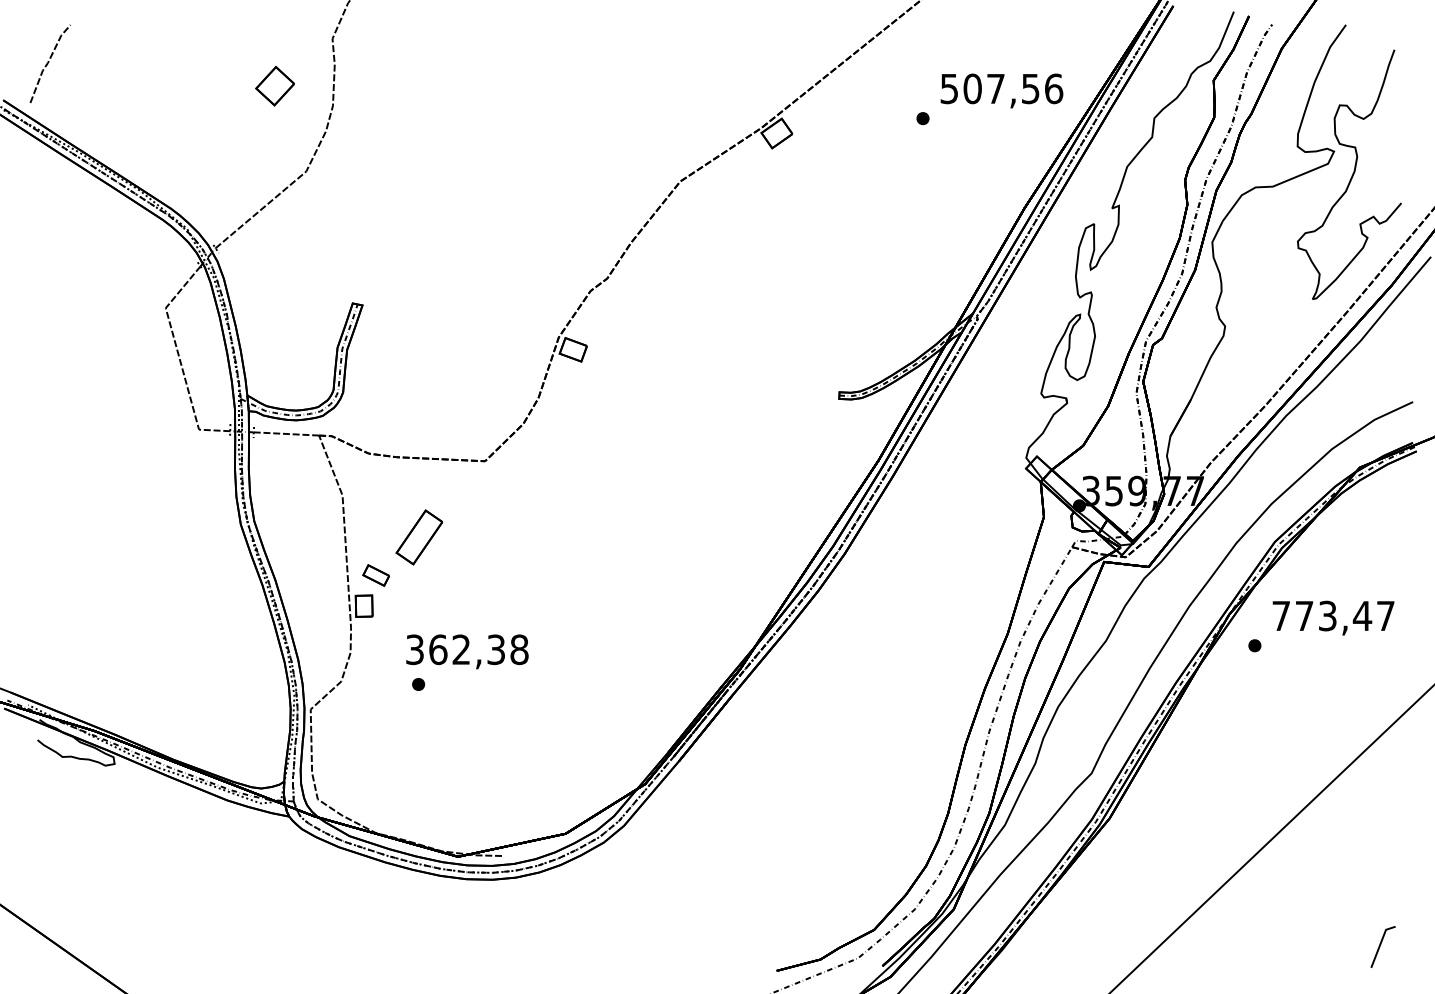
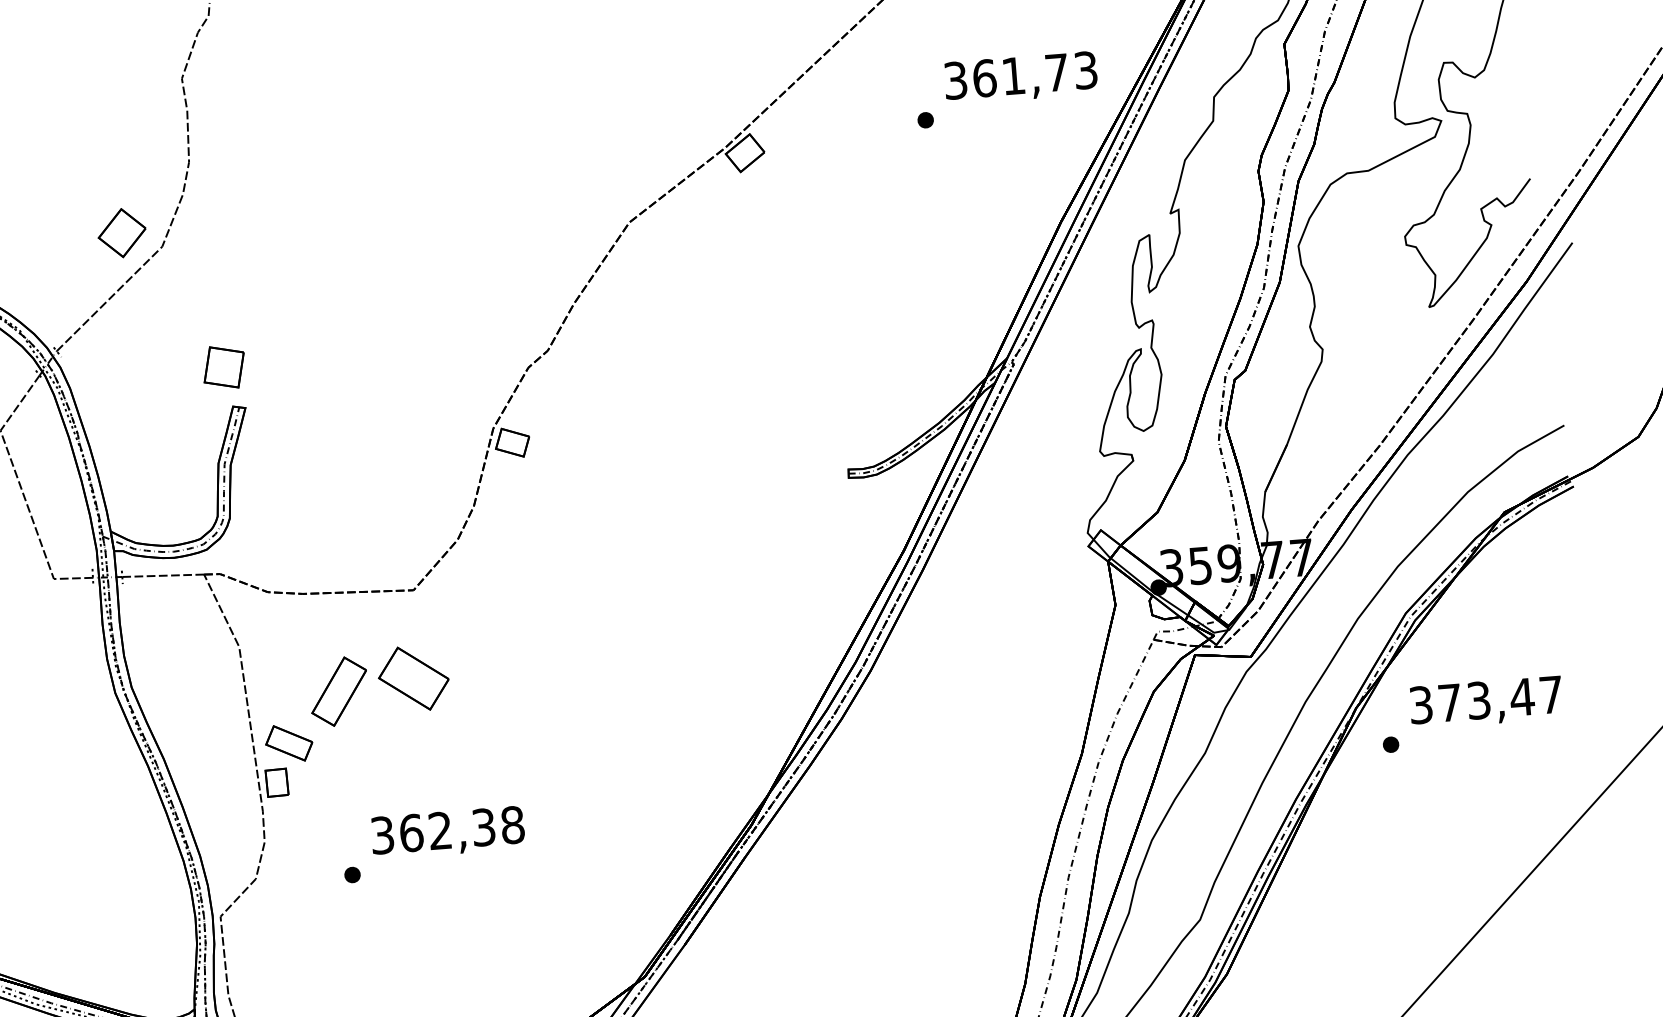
part: (274, 86) -> (121, 233), moved
text: (1002, 88) -> (1021, 74), 507,56 -> 361,73
part: (347, 271) -> (223, 367), added
part: (479, 531) -> (413, 678), added
part: (375, 575) -> (288, 743), size x1.43
text: (1281, 615) -> (1421, 704), 773,47 -> 373,47
text: (467, 651) -> (448, 832), moved

